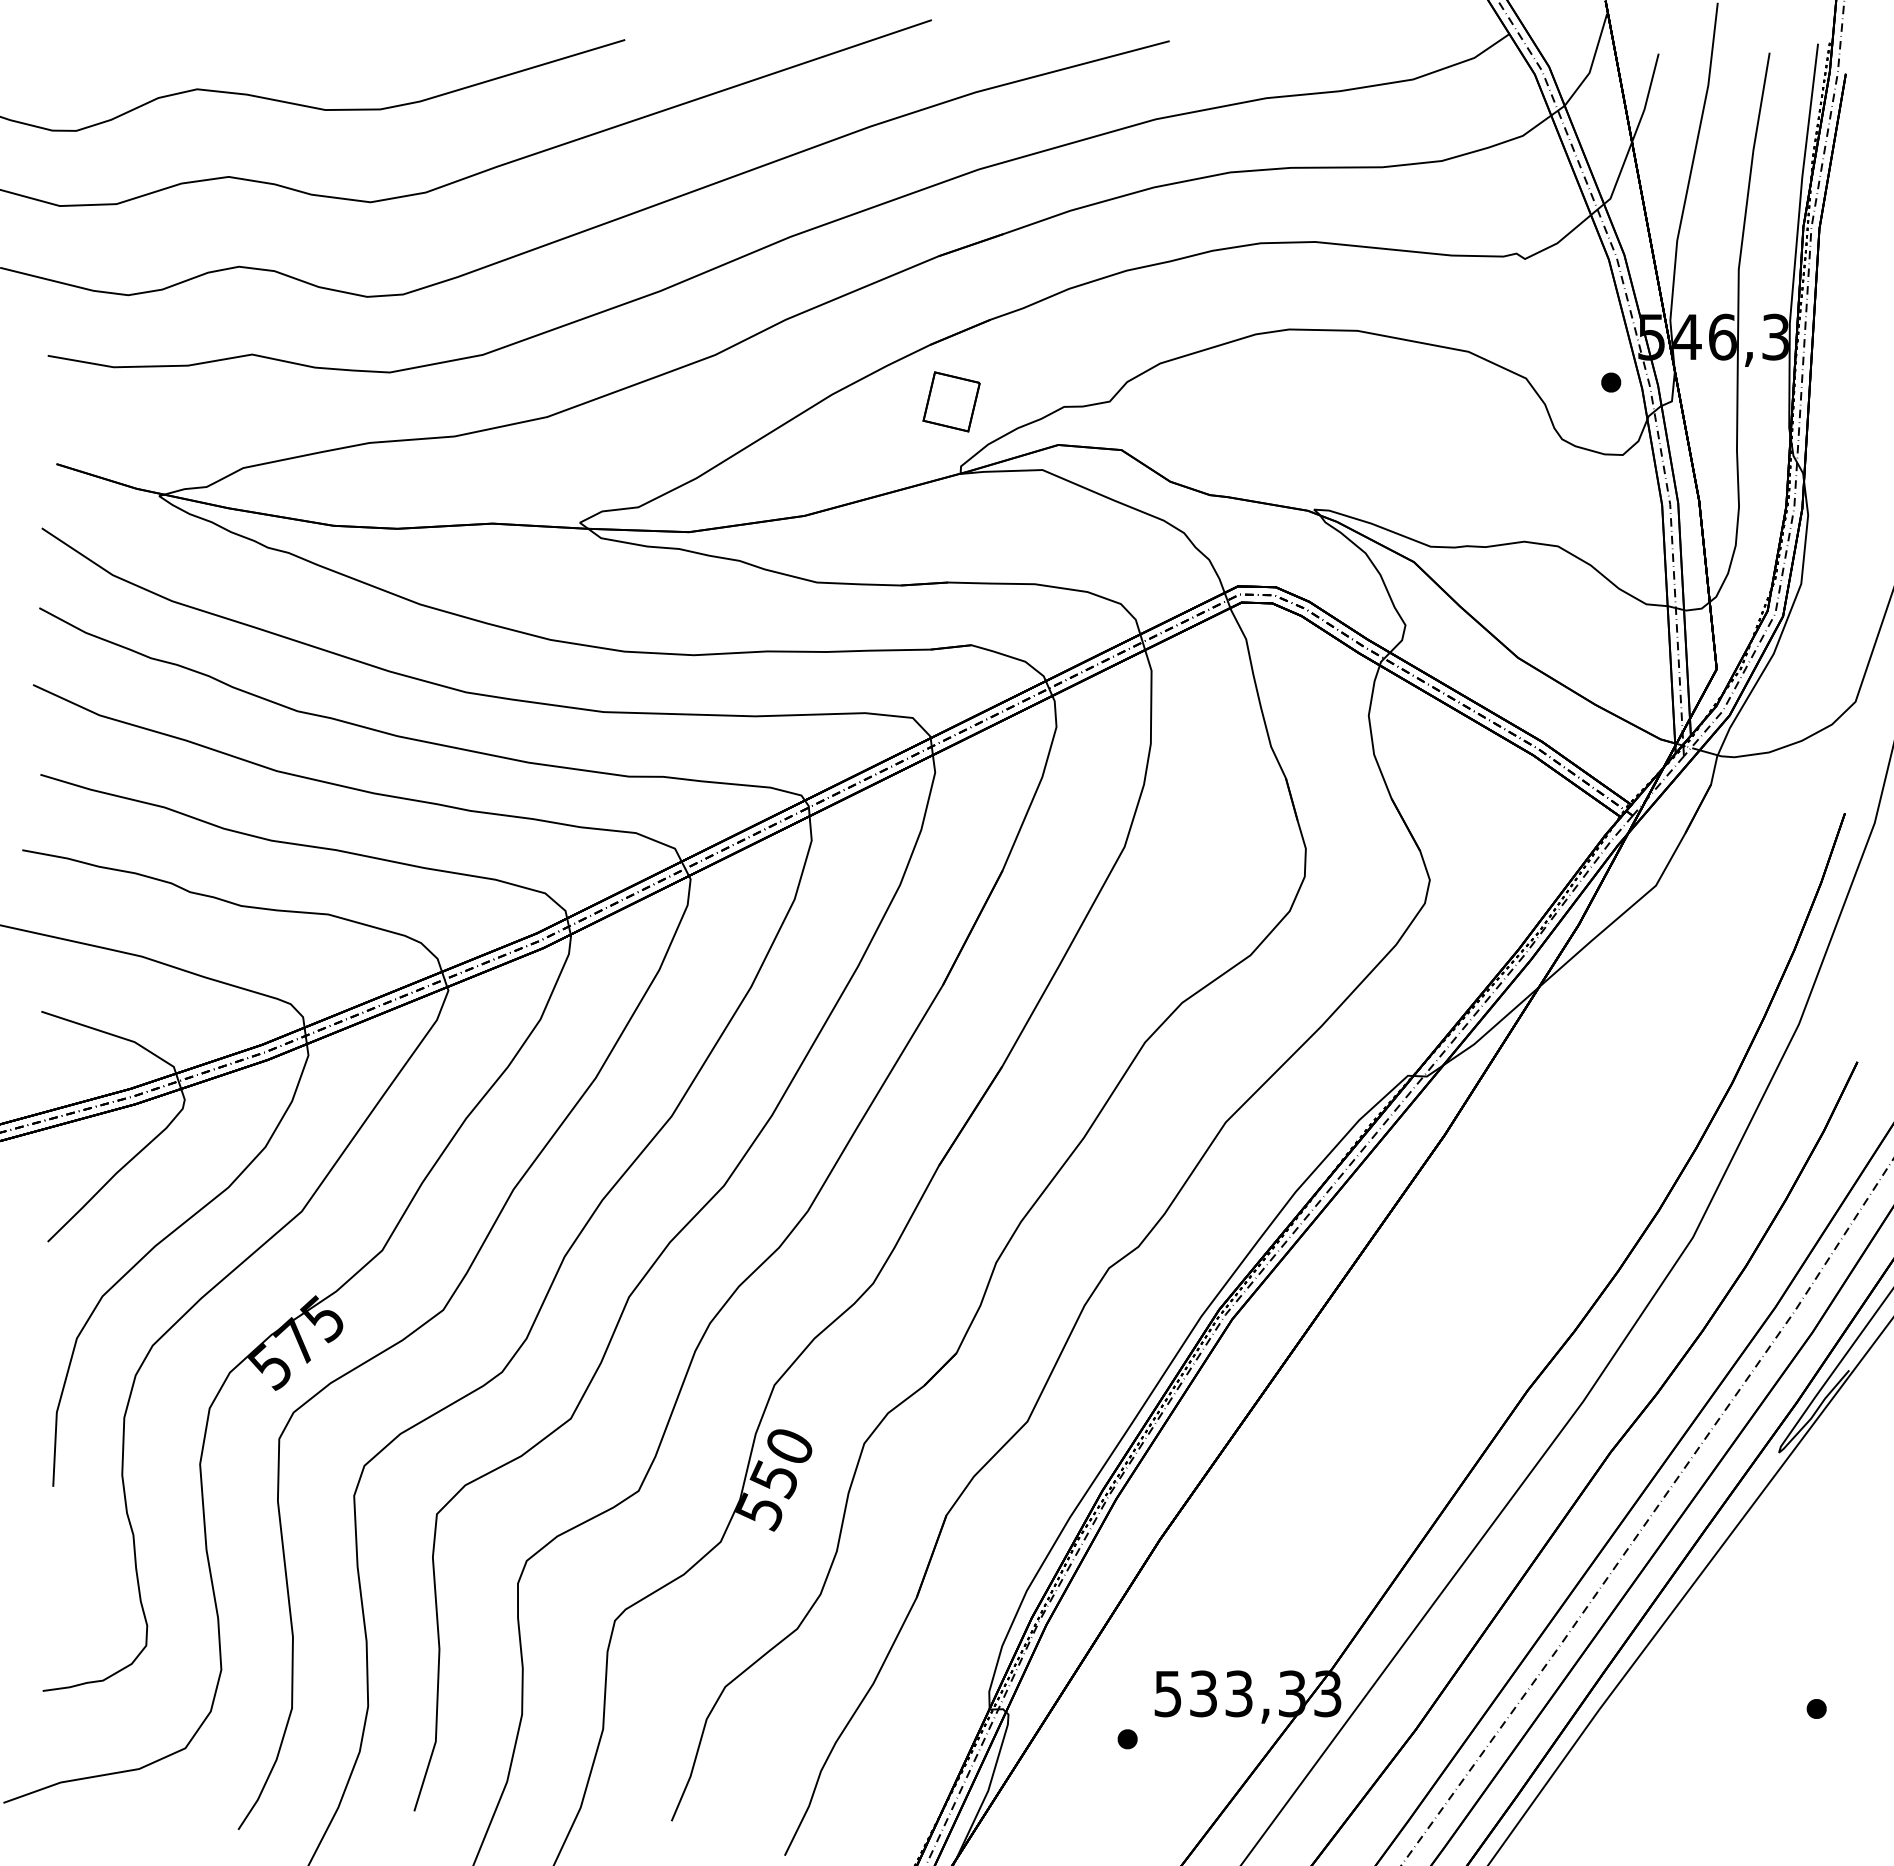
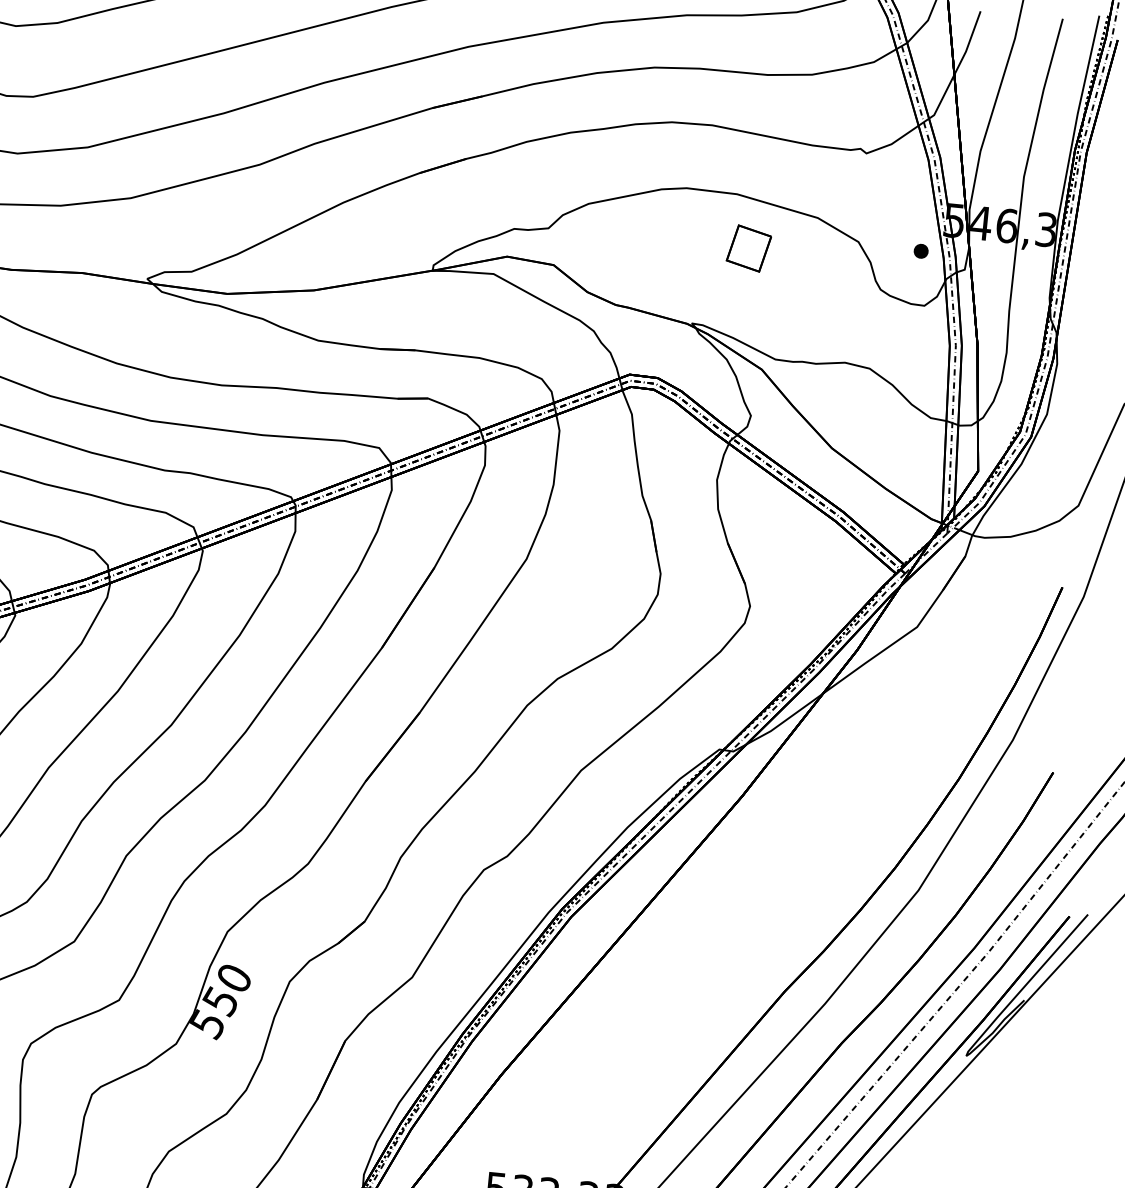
part: (951, 401) -> (748, 248), moved

